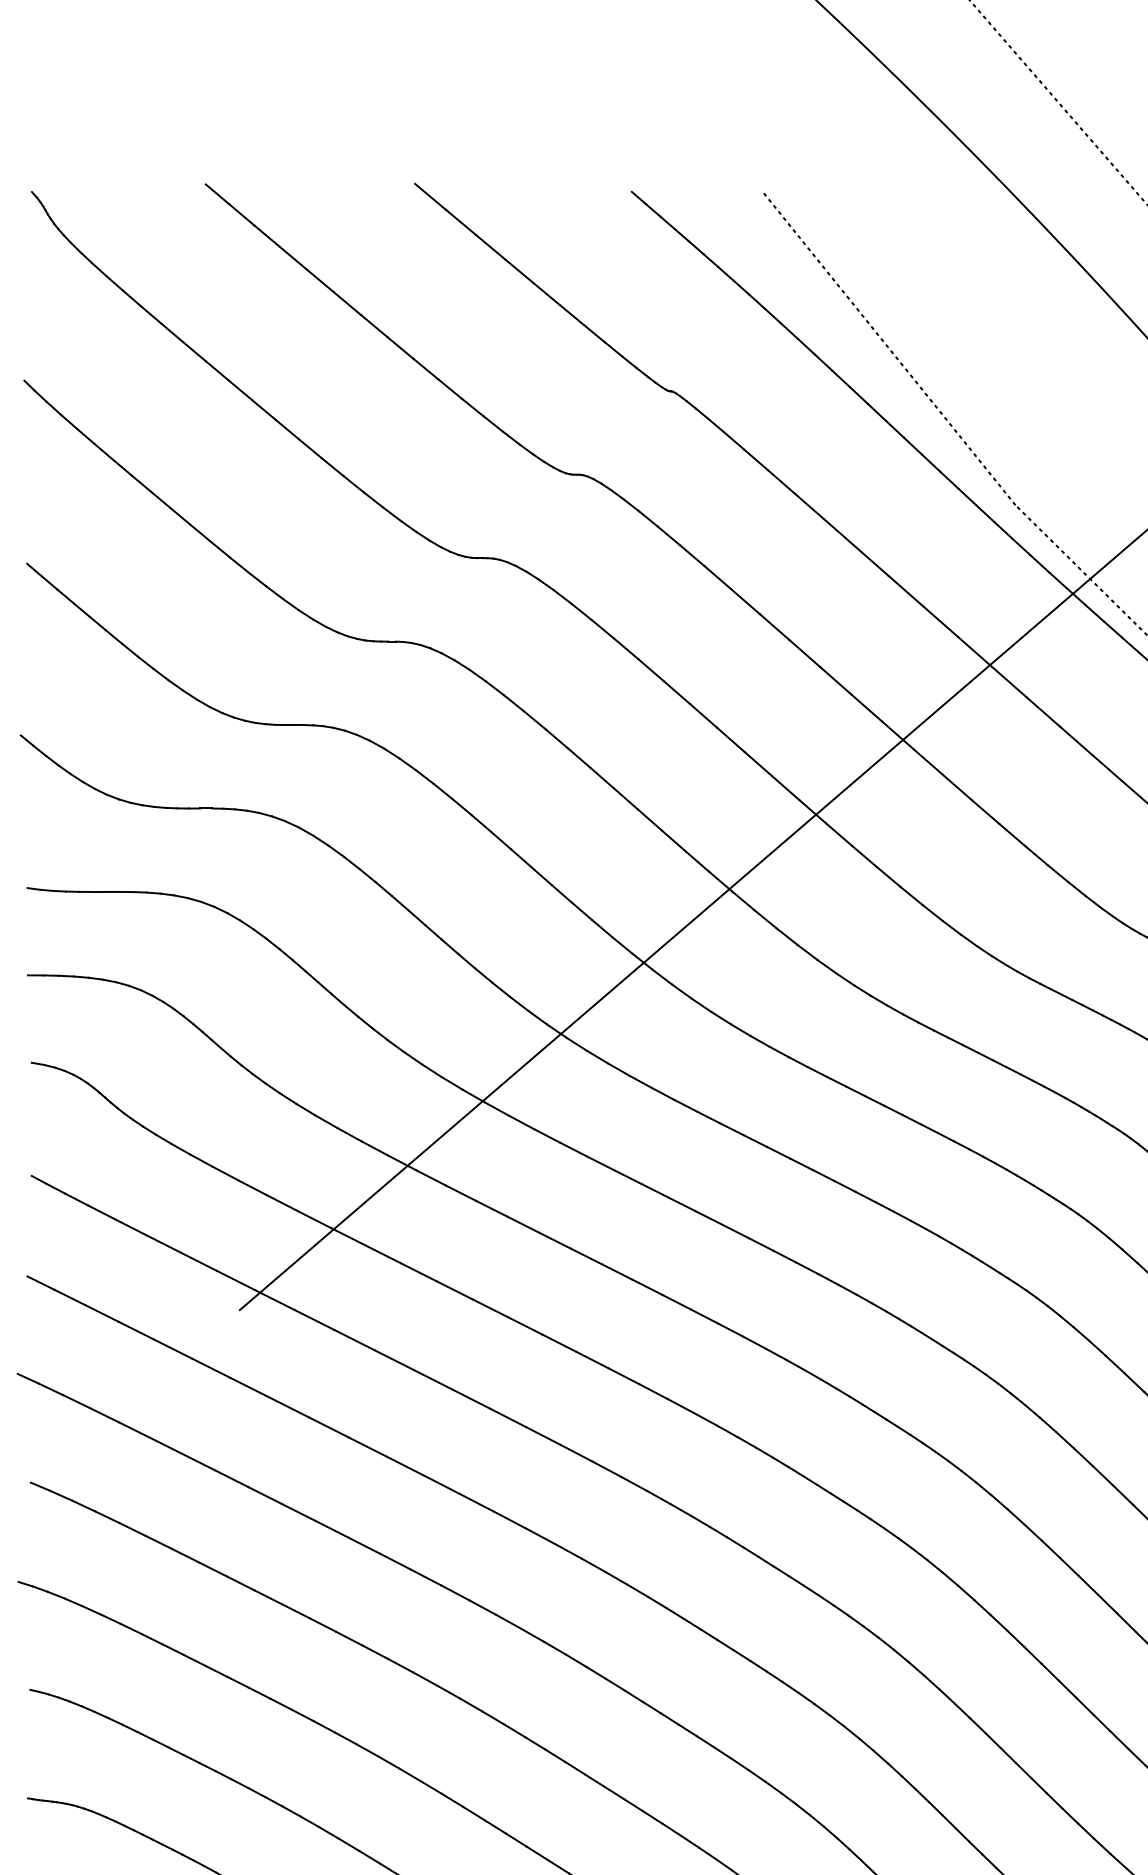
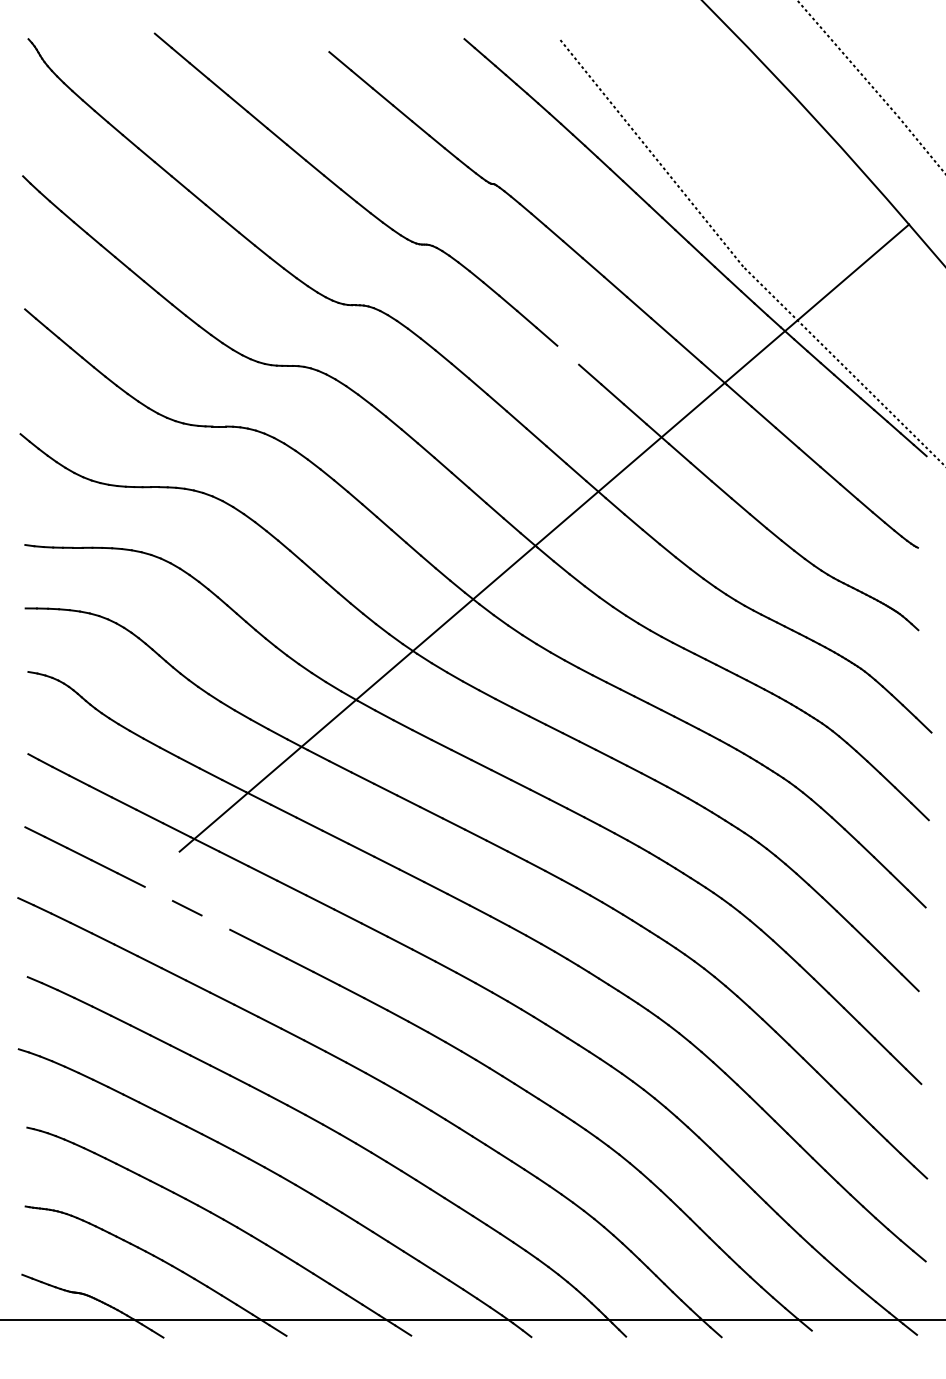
line: (429, 196) -> (317, 42), removed
line: (774, 625) -> (568, 354), removed
line: (210, 1367) -> (158, 893), removed
line: (289, 1407) -> (215, 922), removed

